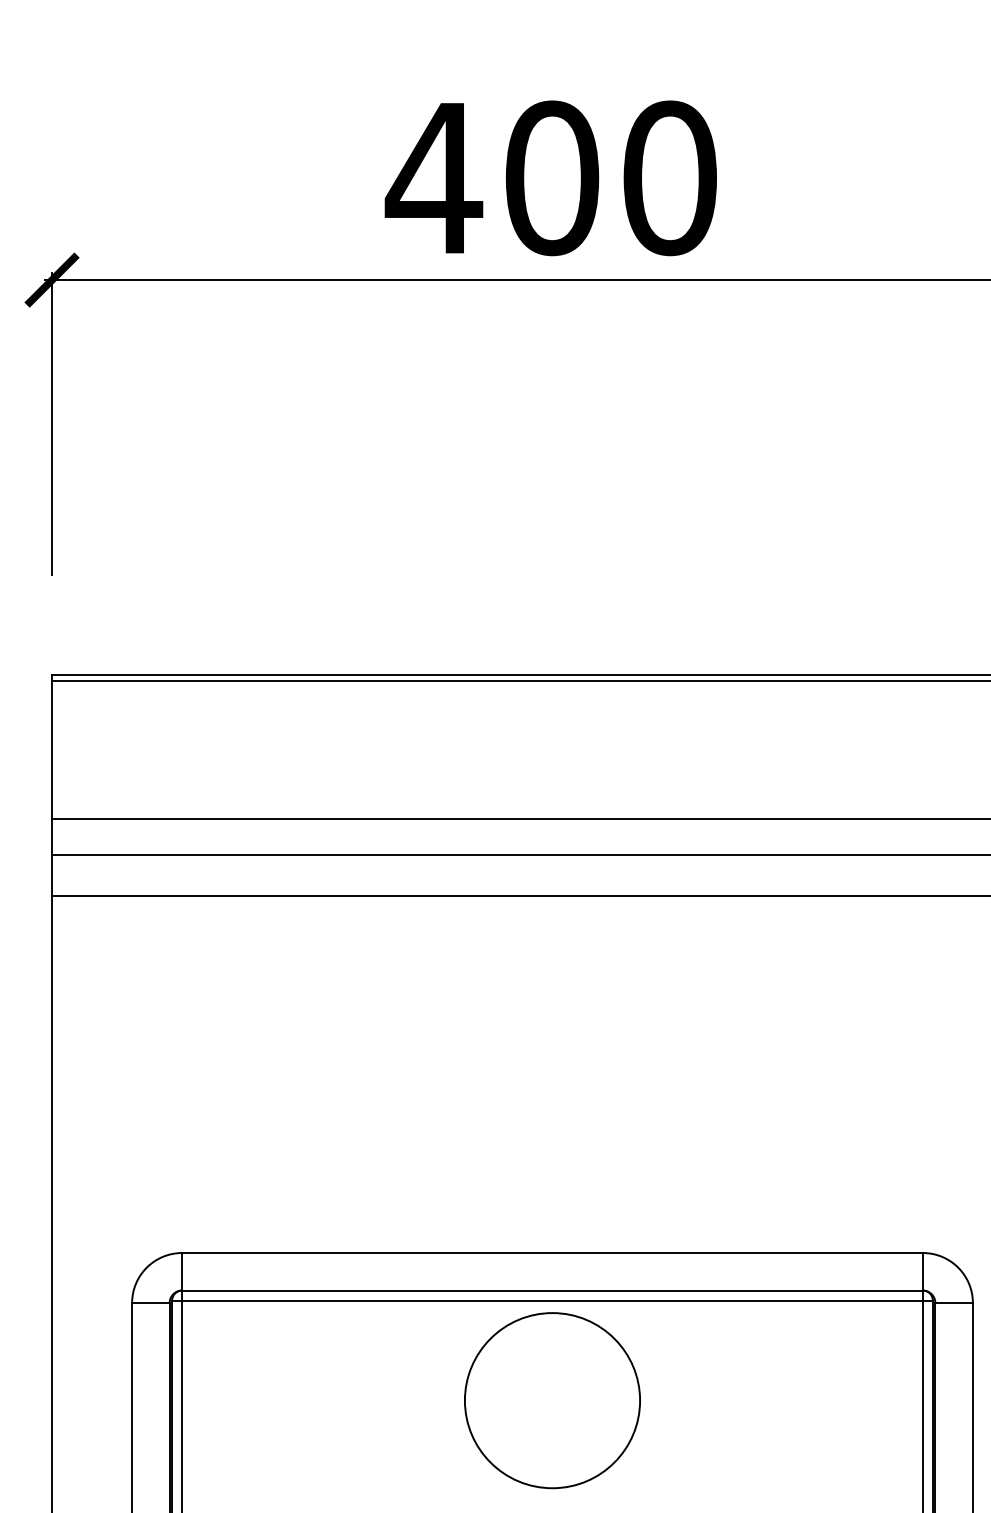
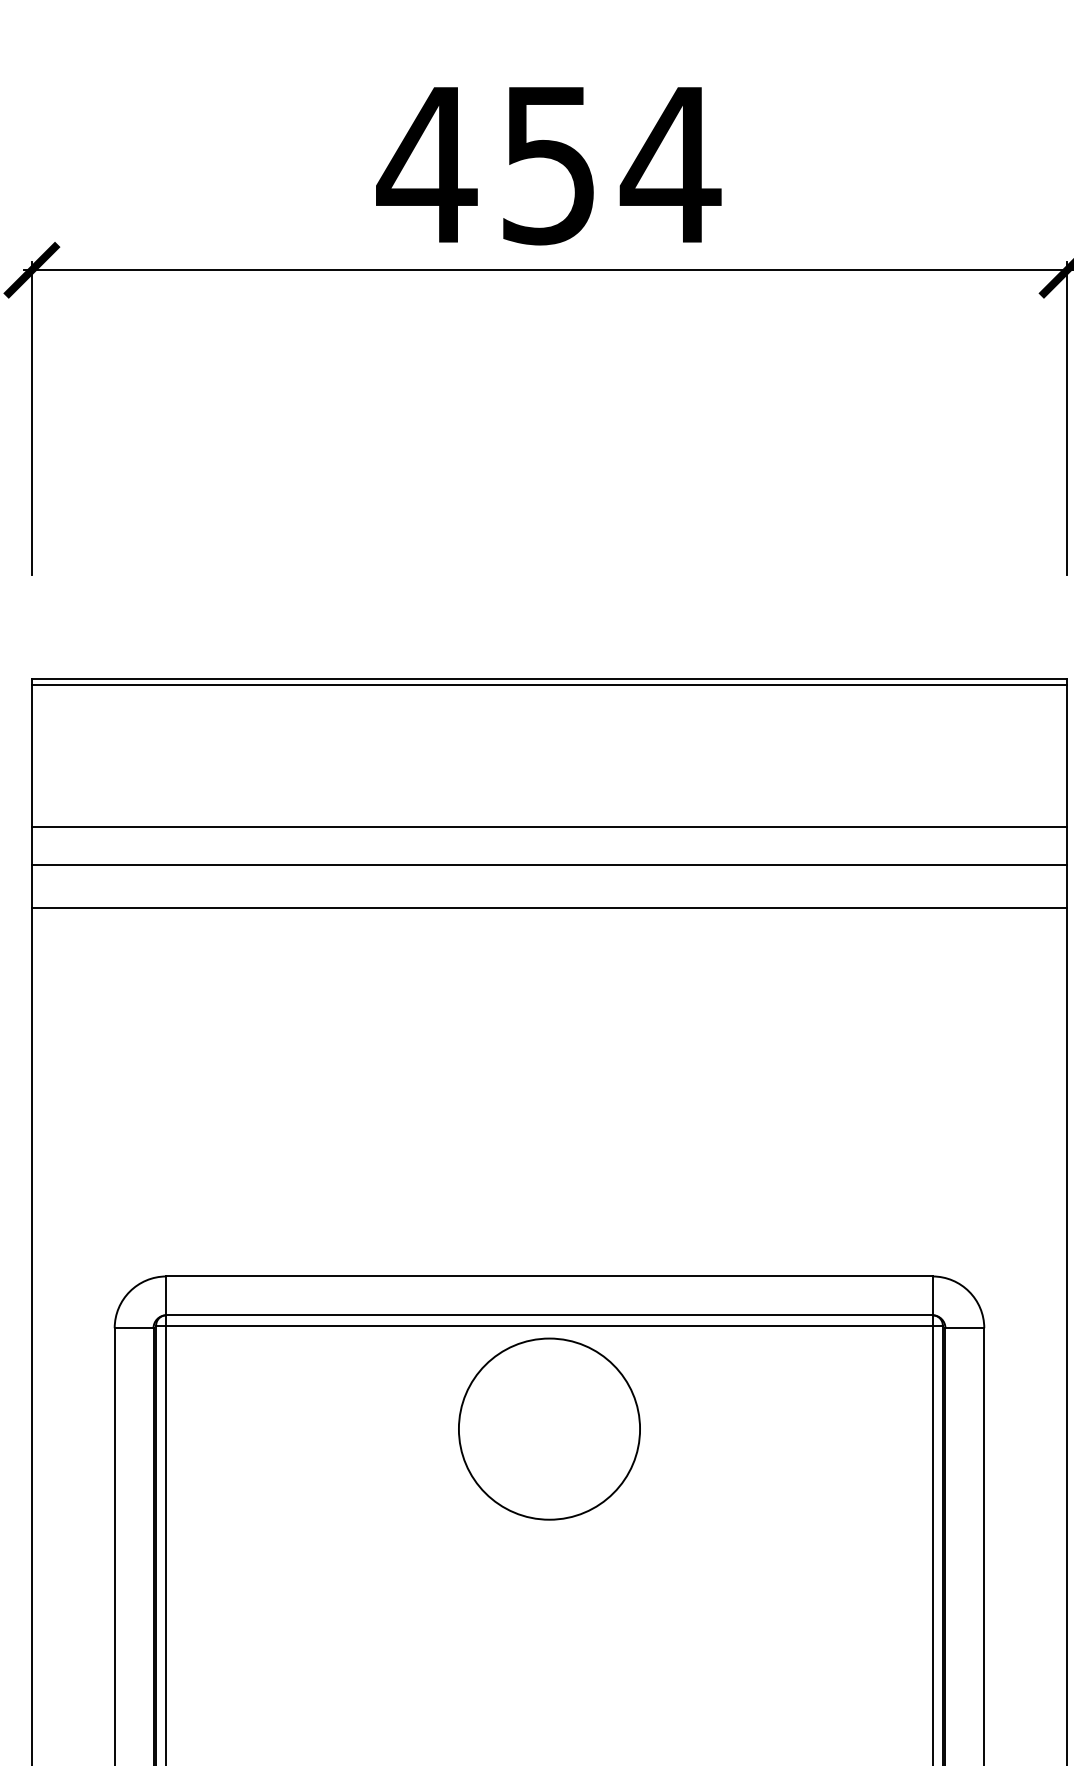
text: (612, 177) -> (611, 164), 400 -> 454

